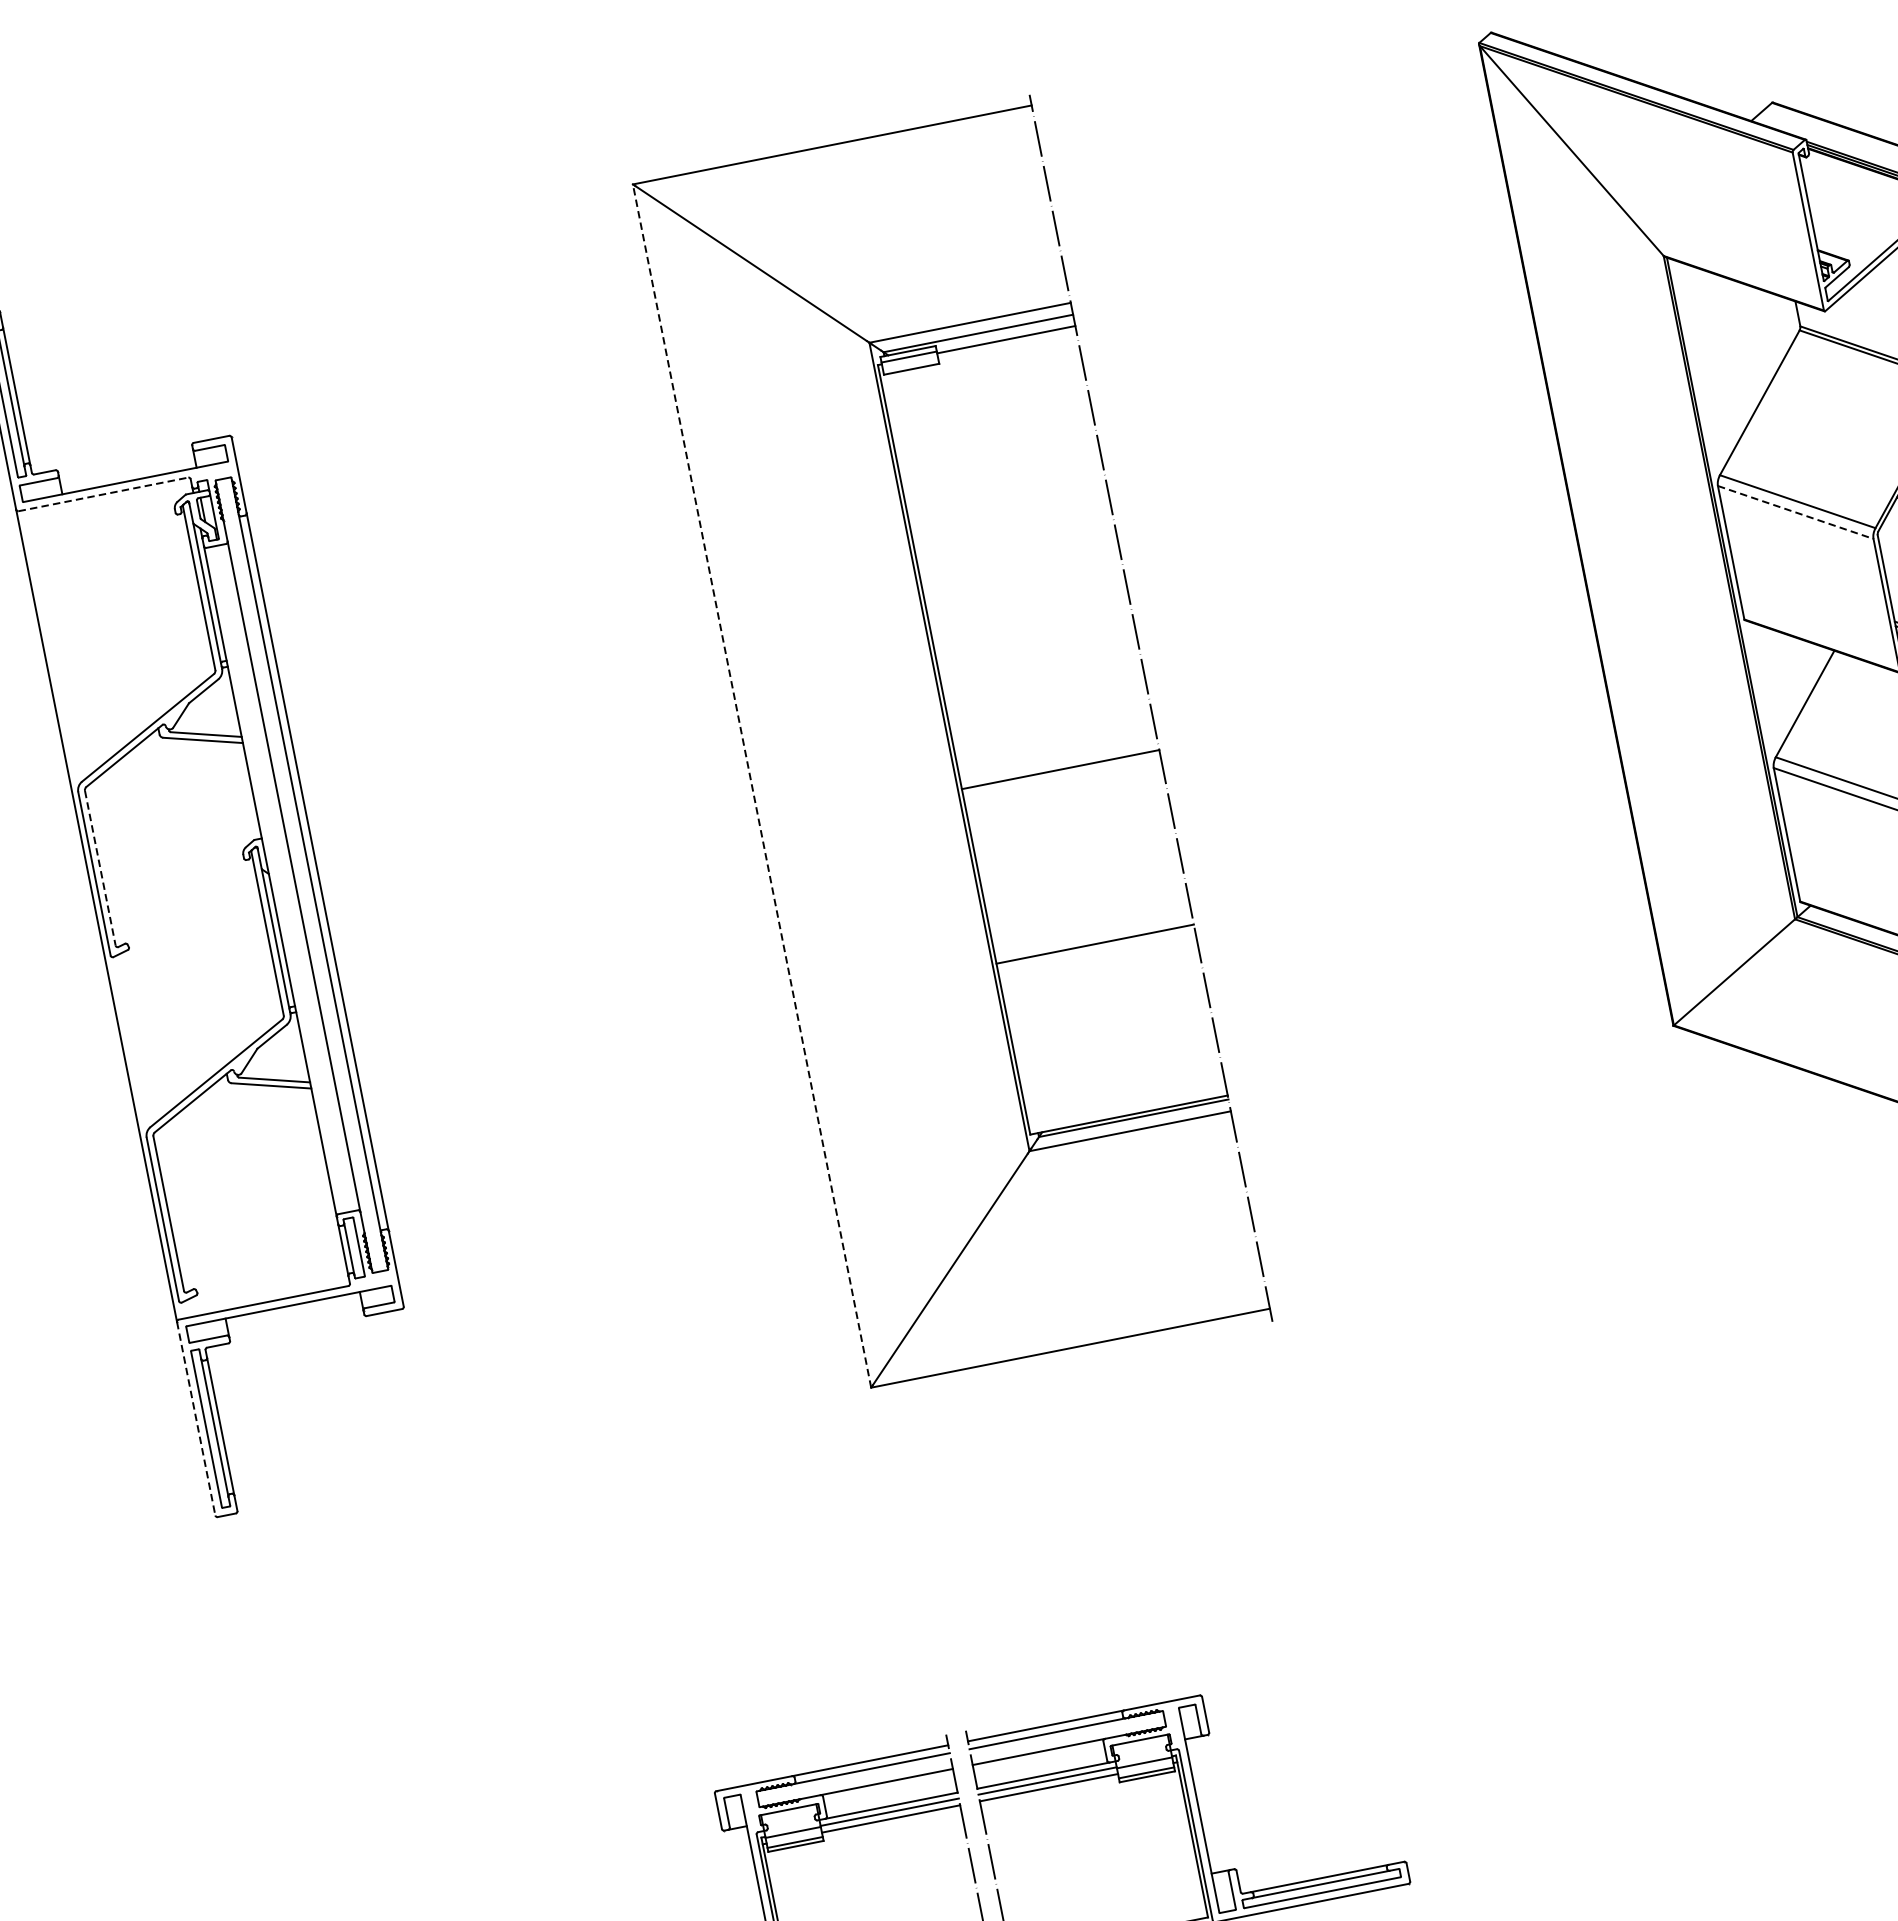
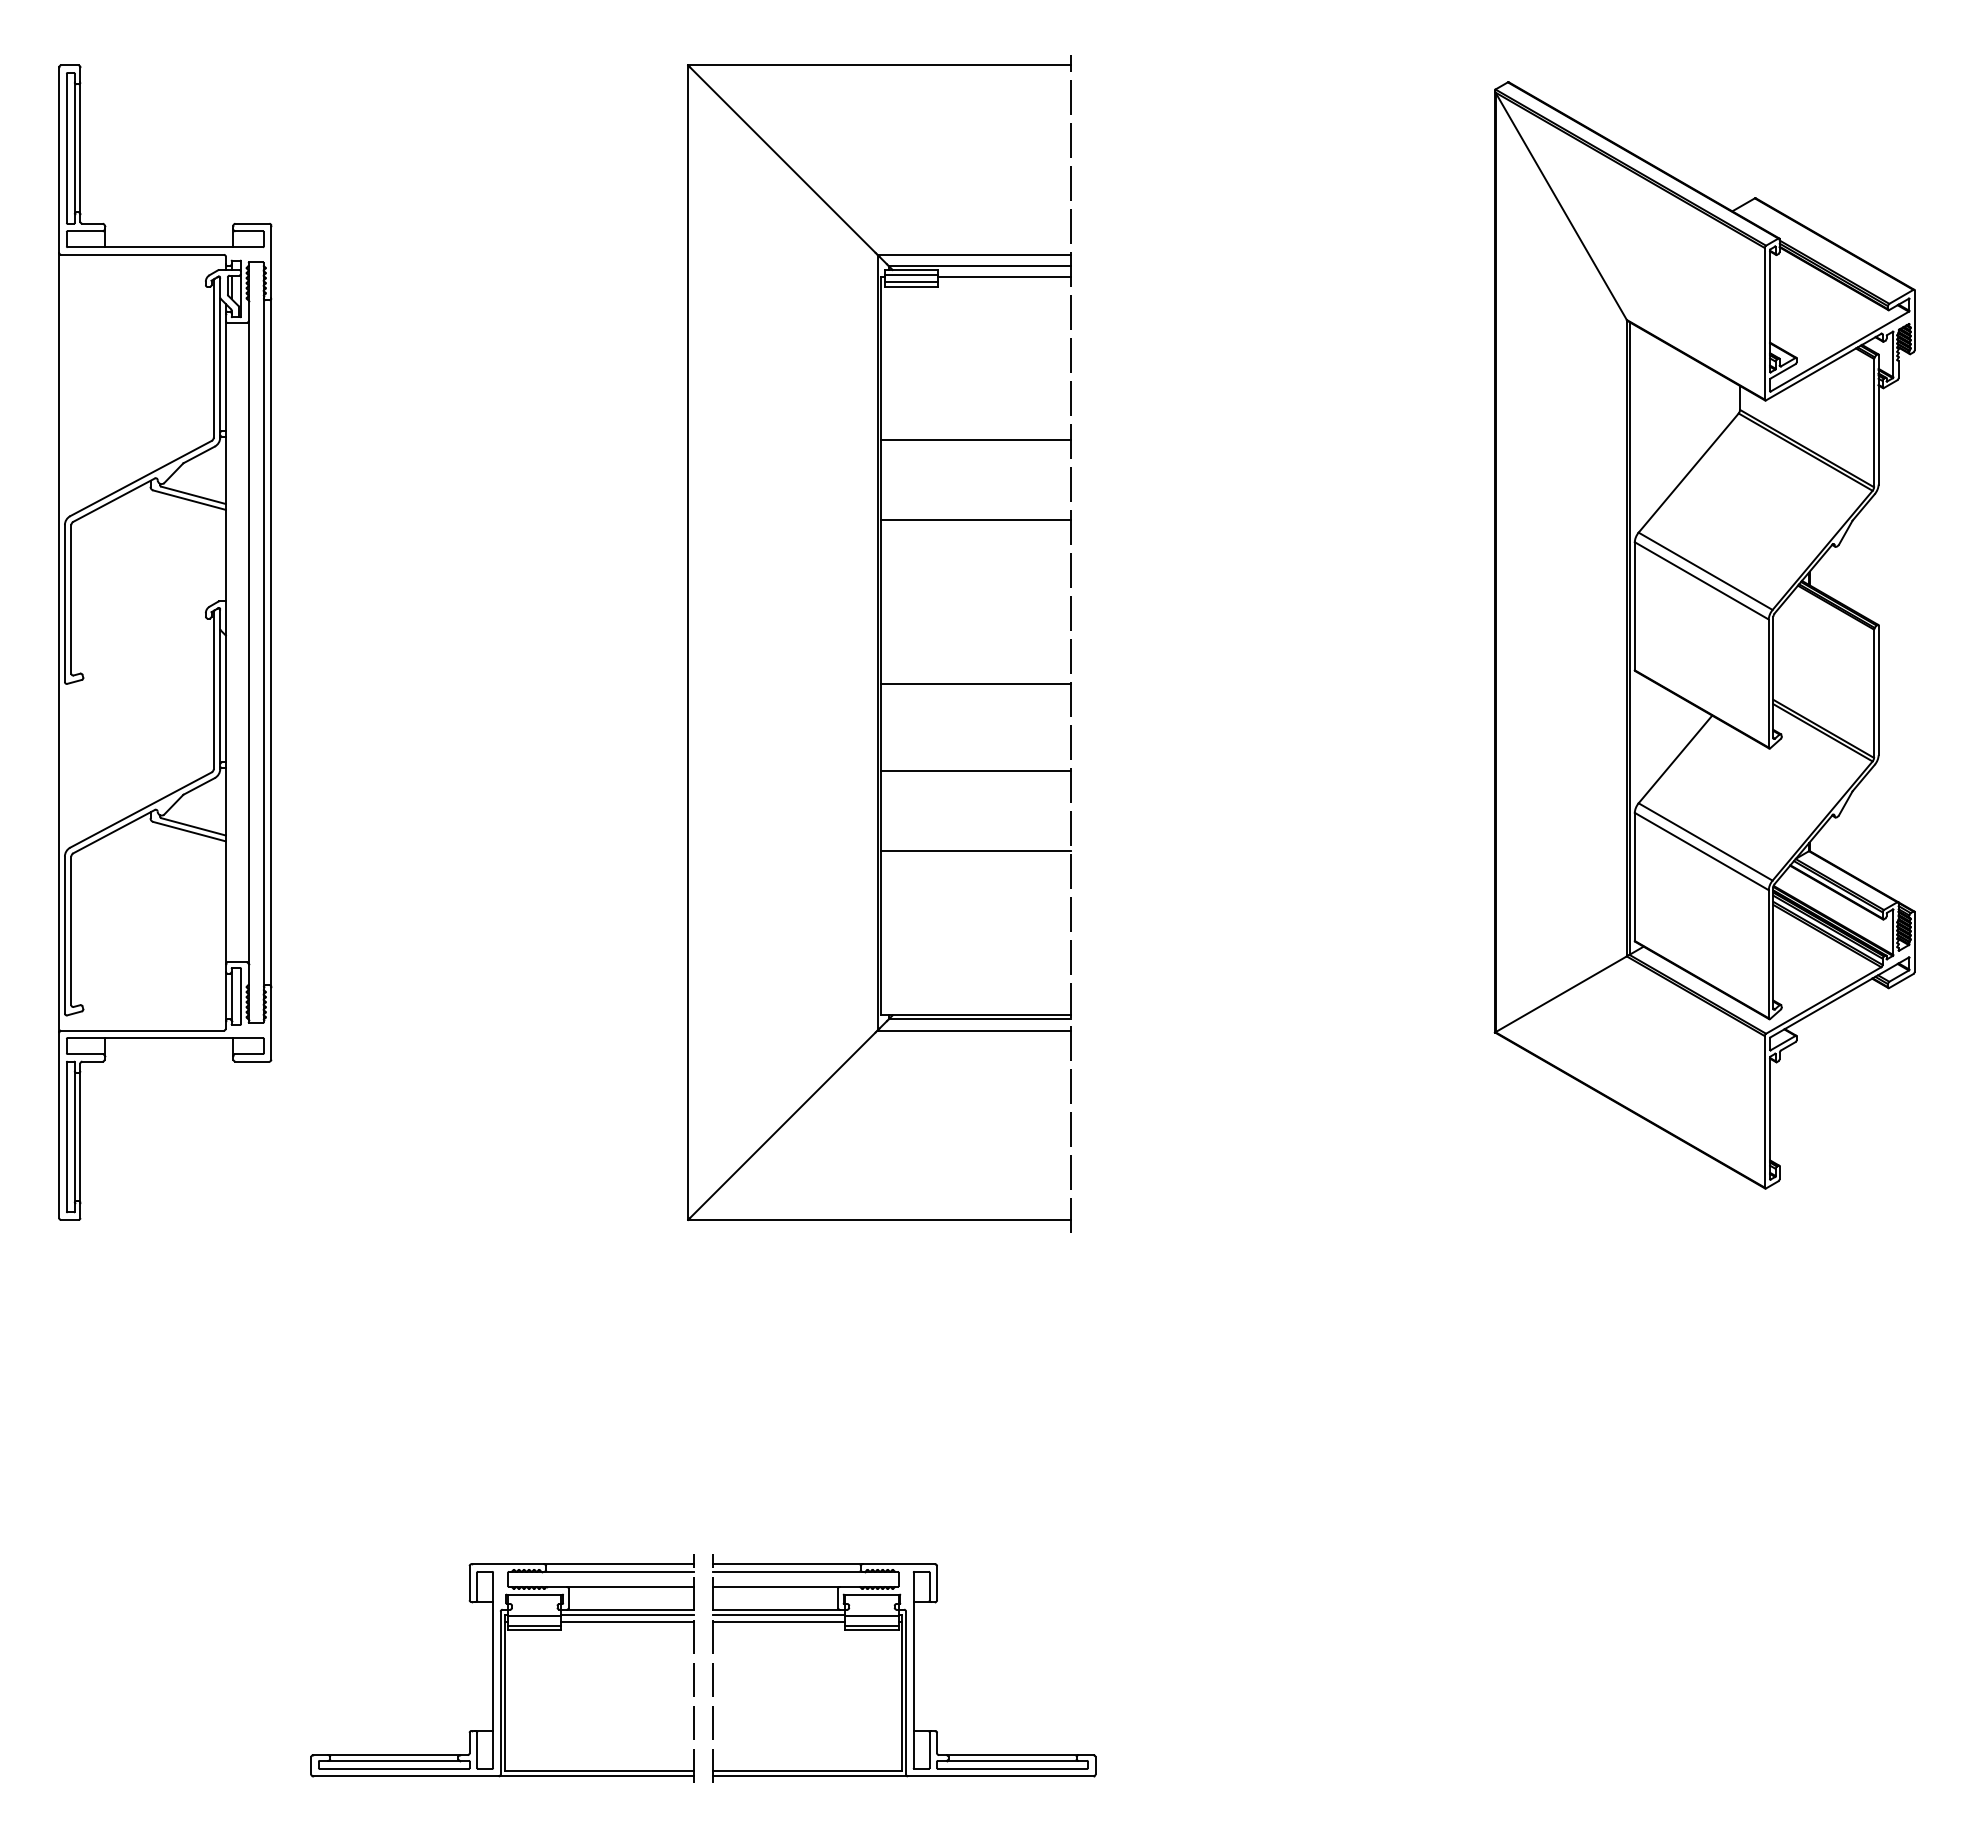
line: (910, 363) -> (911, 281), added
line: (104, 493) -> (143, 254), dashed -> solid
line: (1796, 512) -> (1702, 581), dashed -> solid
line: (1009, 515) -> (975, 439), added
line: (1026, 598) -> (975, 519), added
line: (752, 785) -> (688, 642), dashed -> solid
line: (1078, 861) -> (975, 771), added
line: (100, 868) -> (71, 599), dashed -> solid
line: (196, 1418) -> (59, 1125), dashed -> solid

